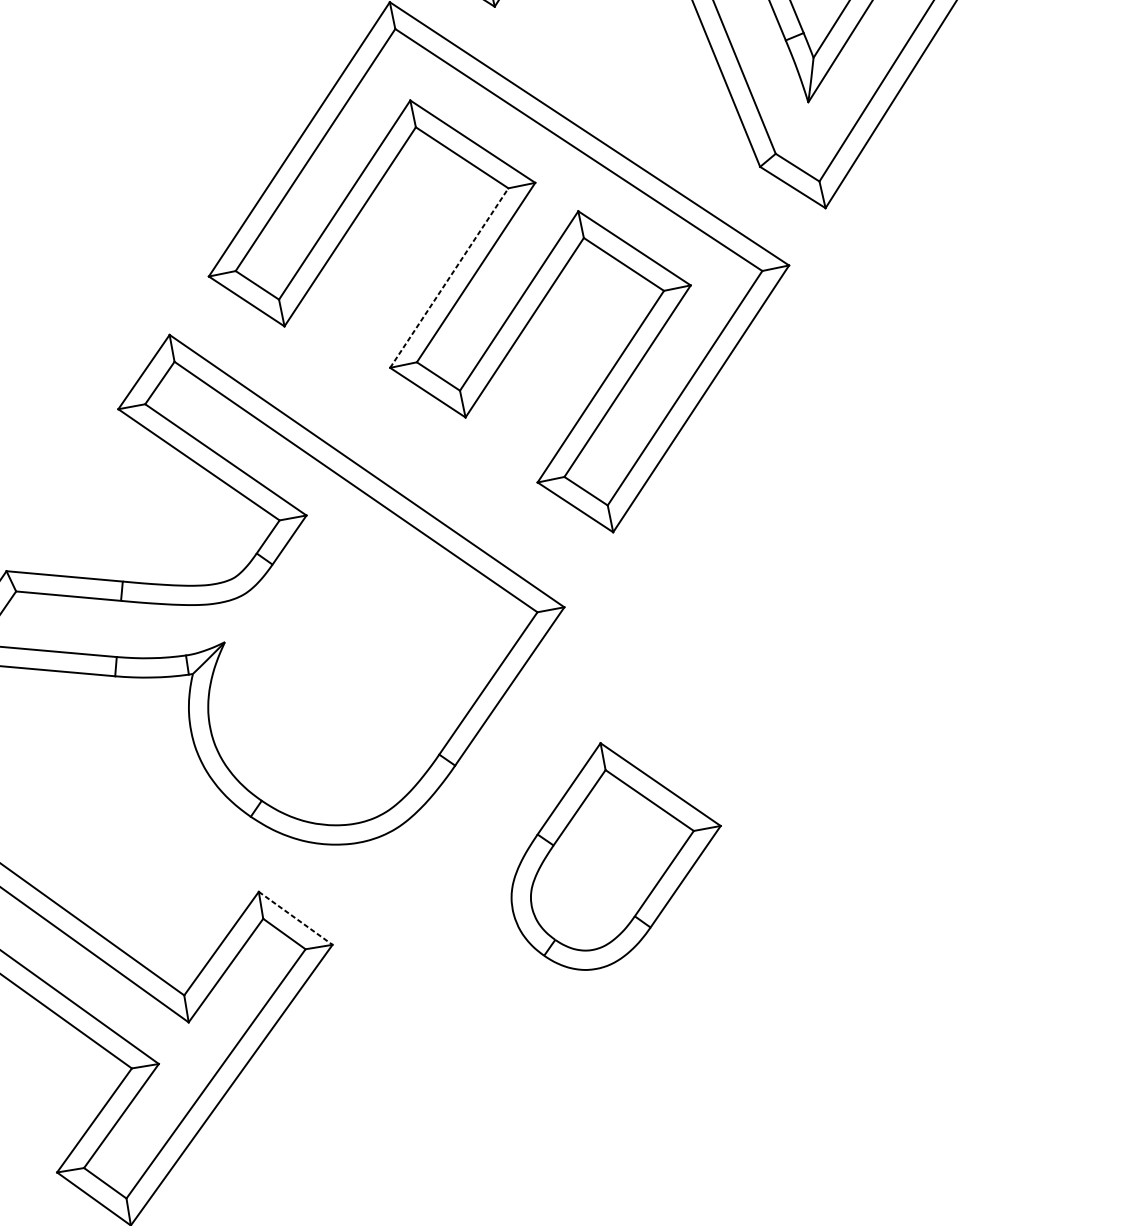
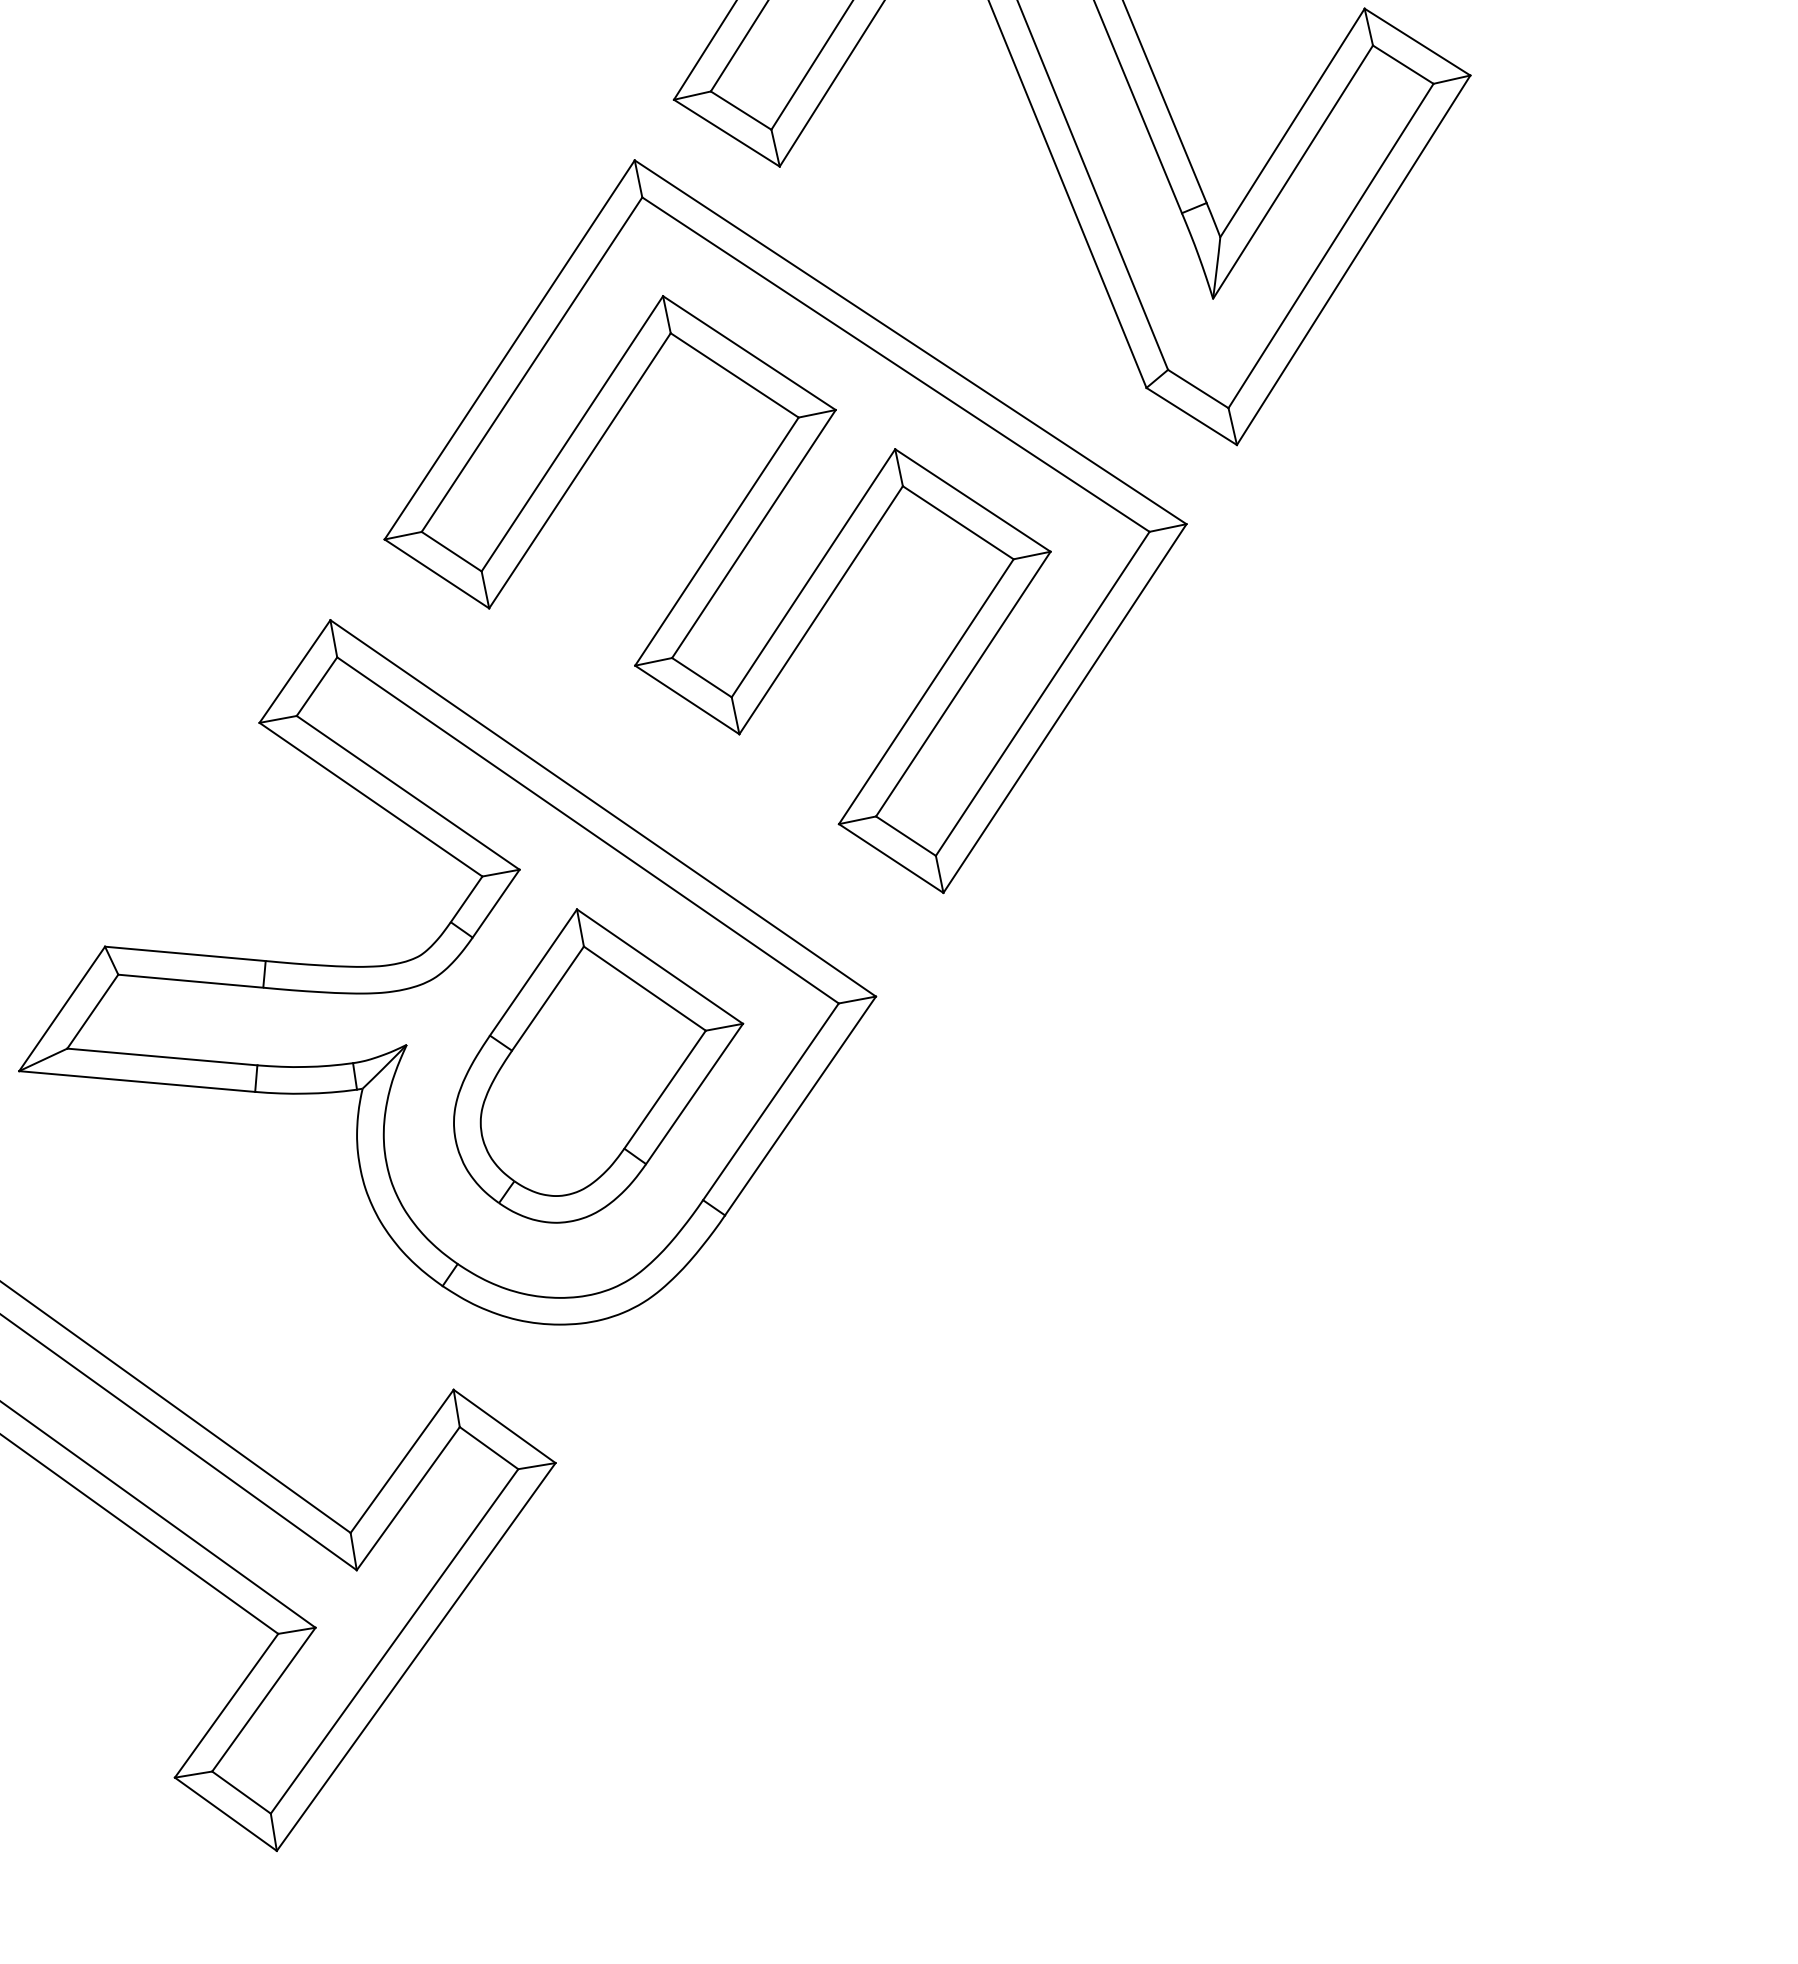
line: (448, 277) -> (716, 541), dashed -> solid
part: (616, 856) -> (598, 1065), moved
line: (295, 918) -> (504, 1426), dashed -> solid

